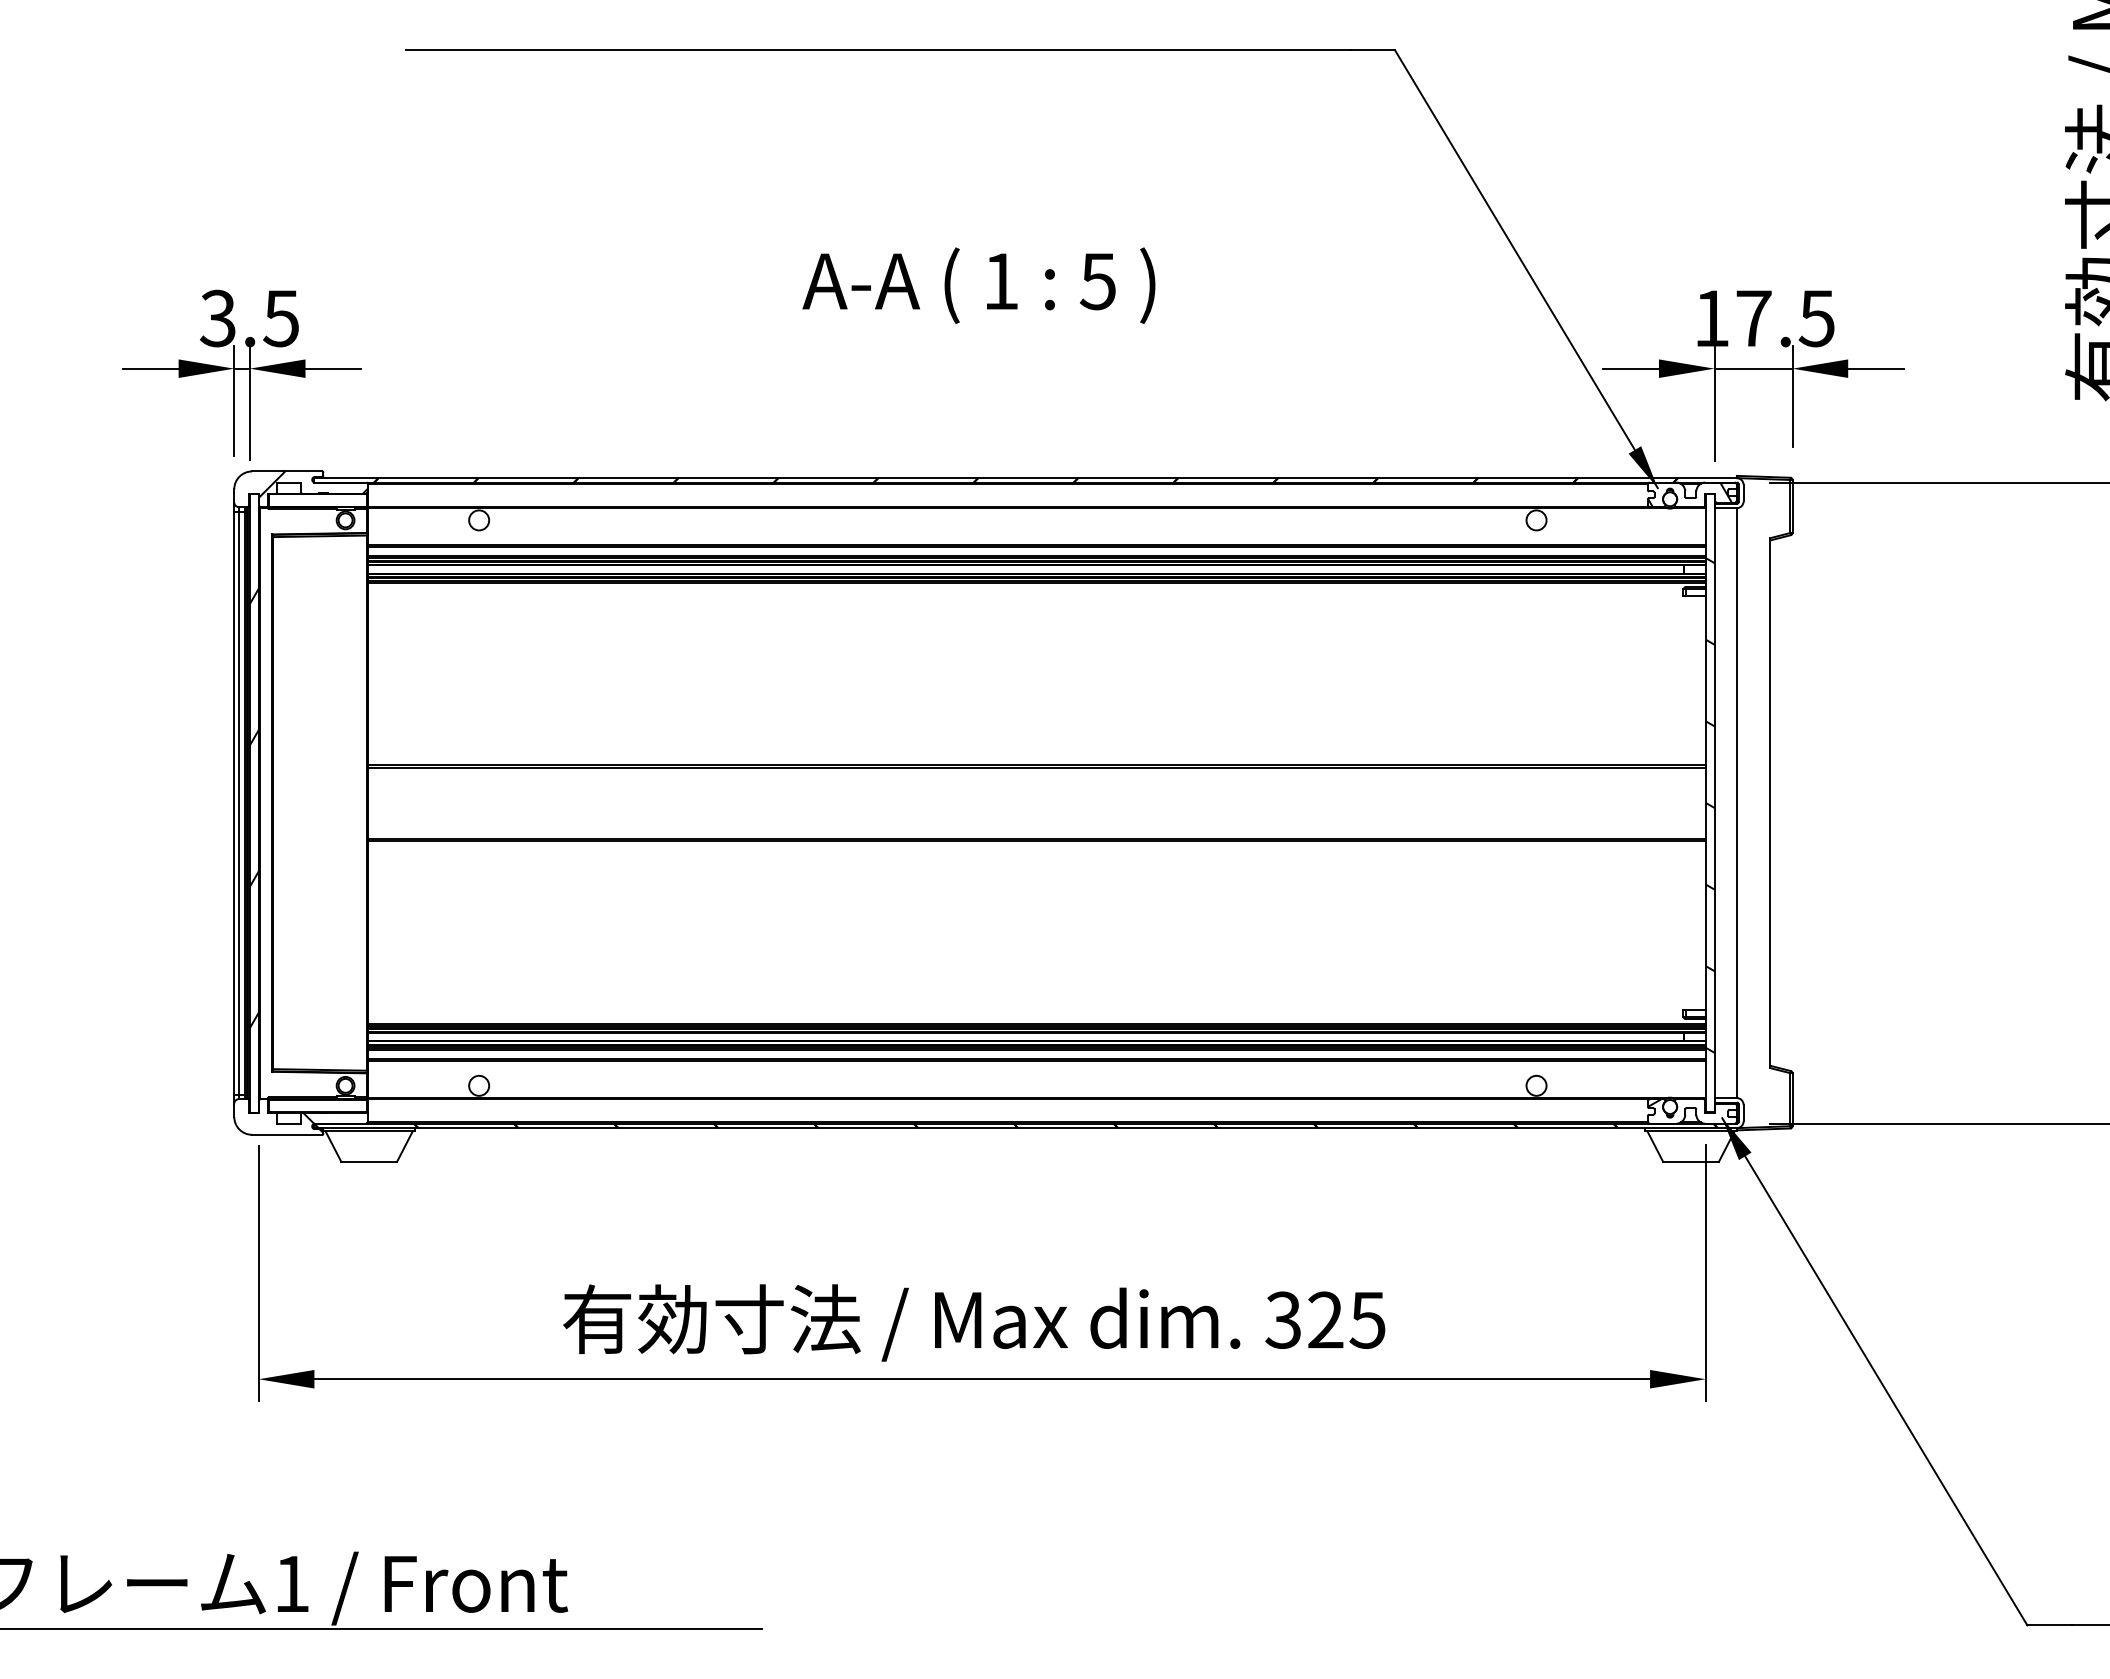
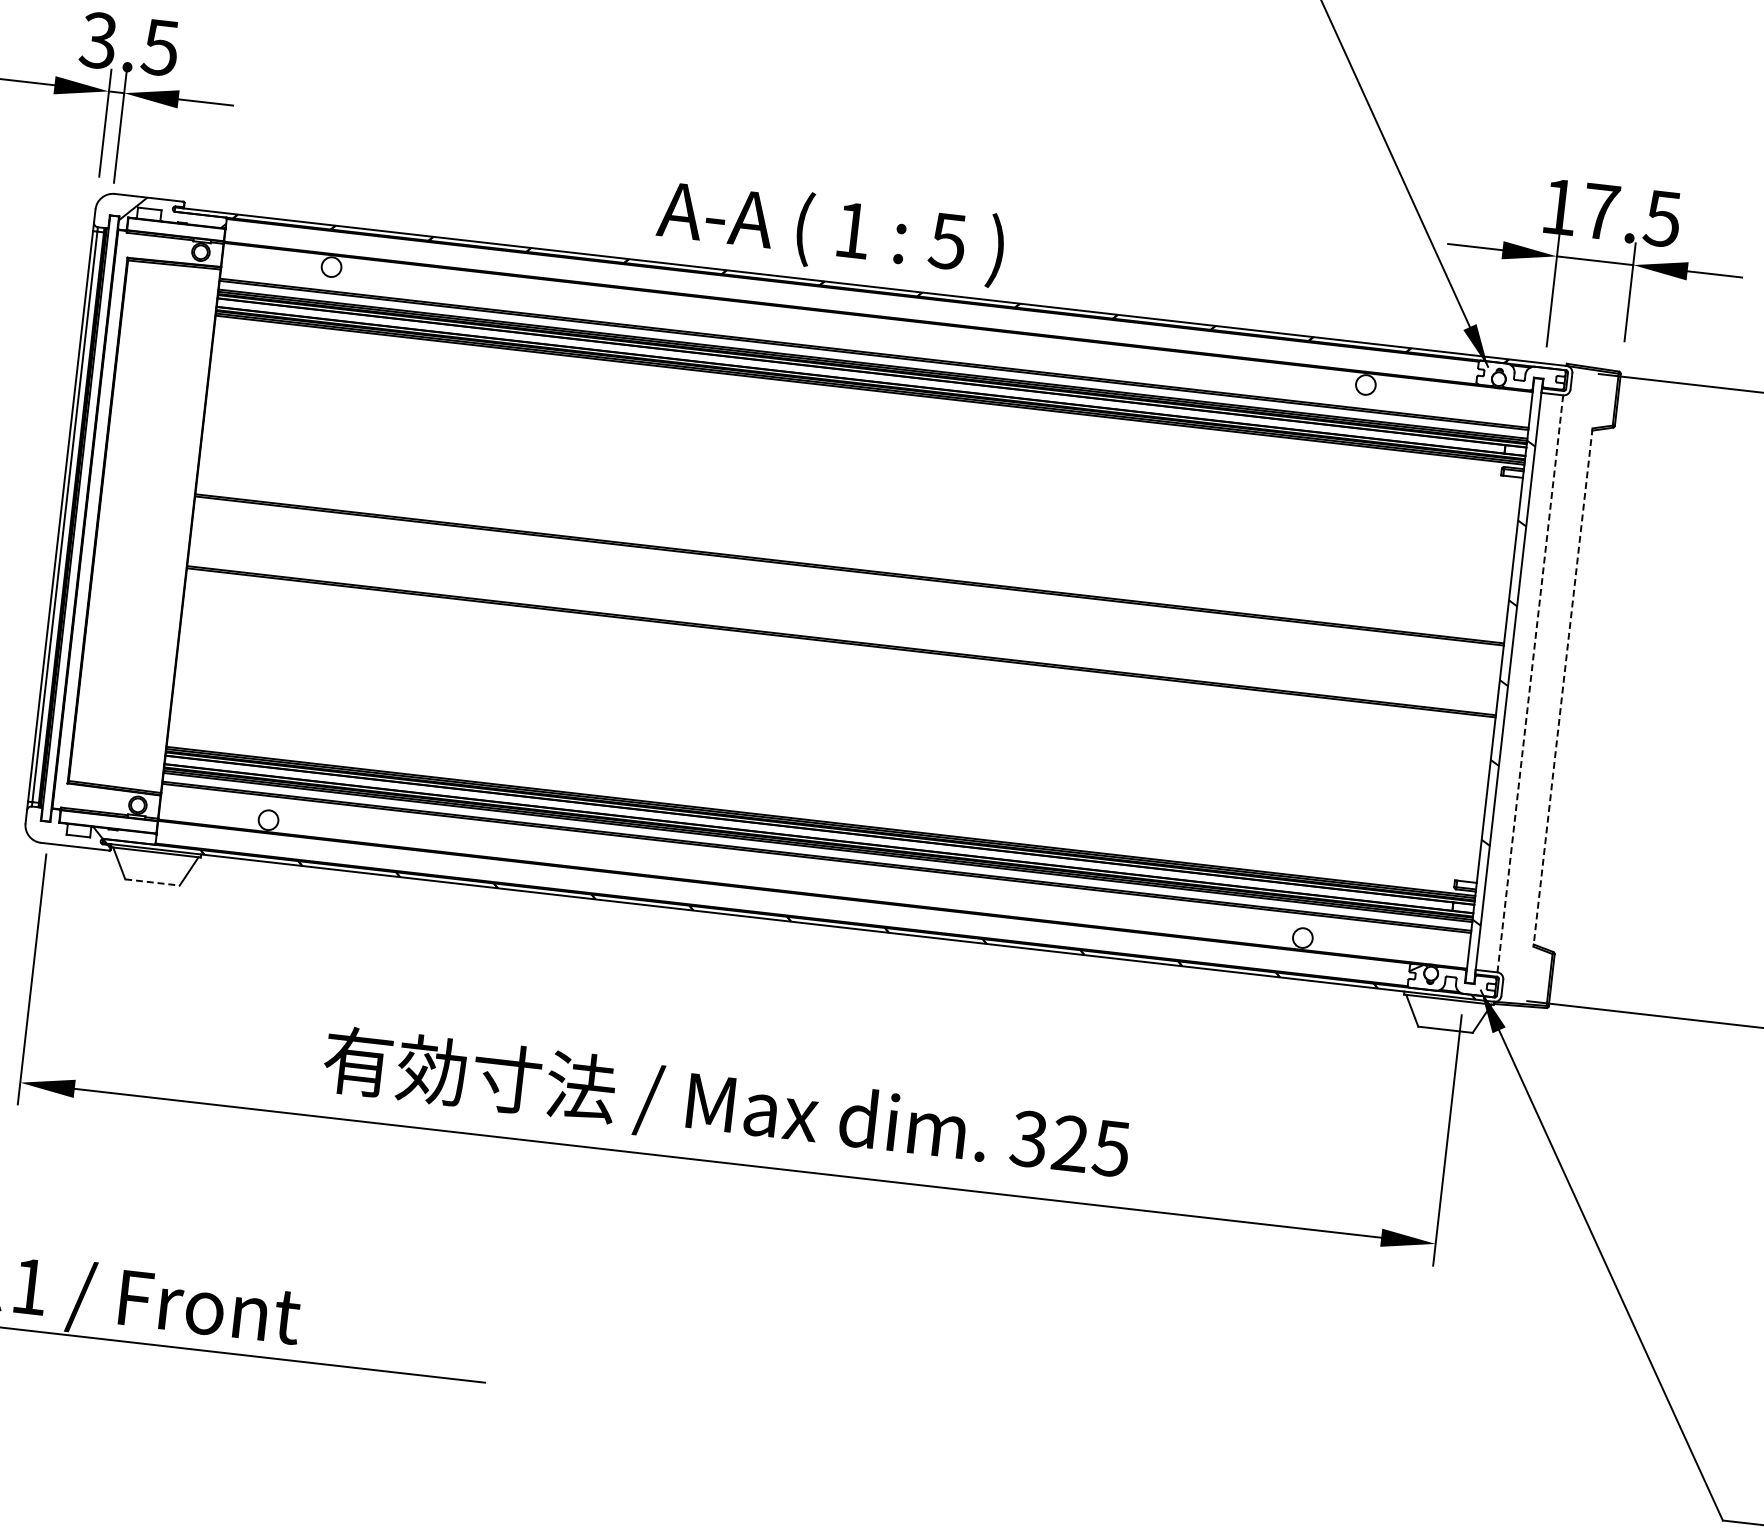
text: (978, 285) -> (830, 231), moved
hatch: (1689, 494) -> (1518, 376), removed
line: (1736, 803) -> (1529, 684), solid -> dashed
line: (1770, 803) -> (1563, 687), solid -> dashed
hatch: (253, 808) -> (78, 523), removed
line: (369, 1161) -> (152, 882), solid -> dashed

